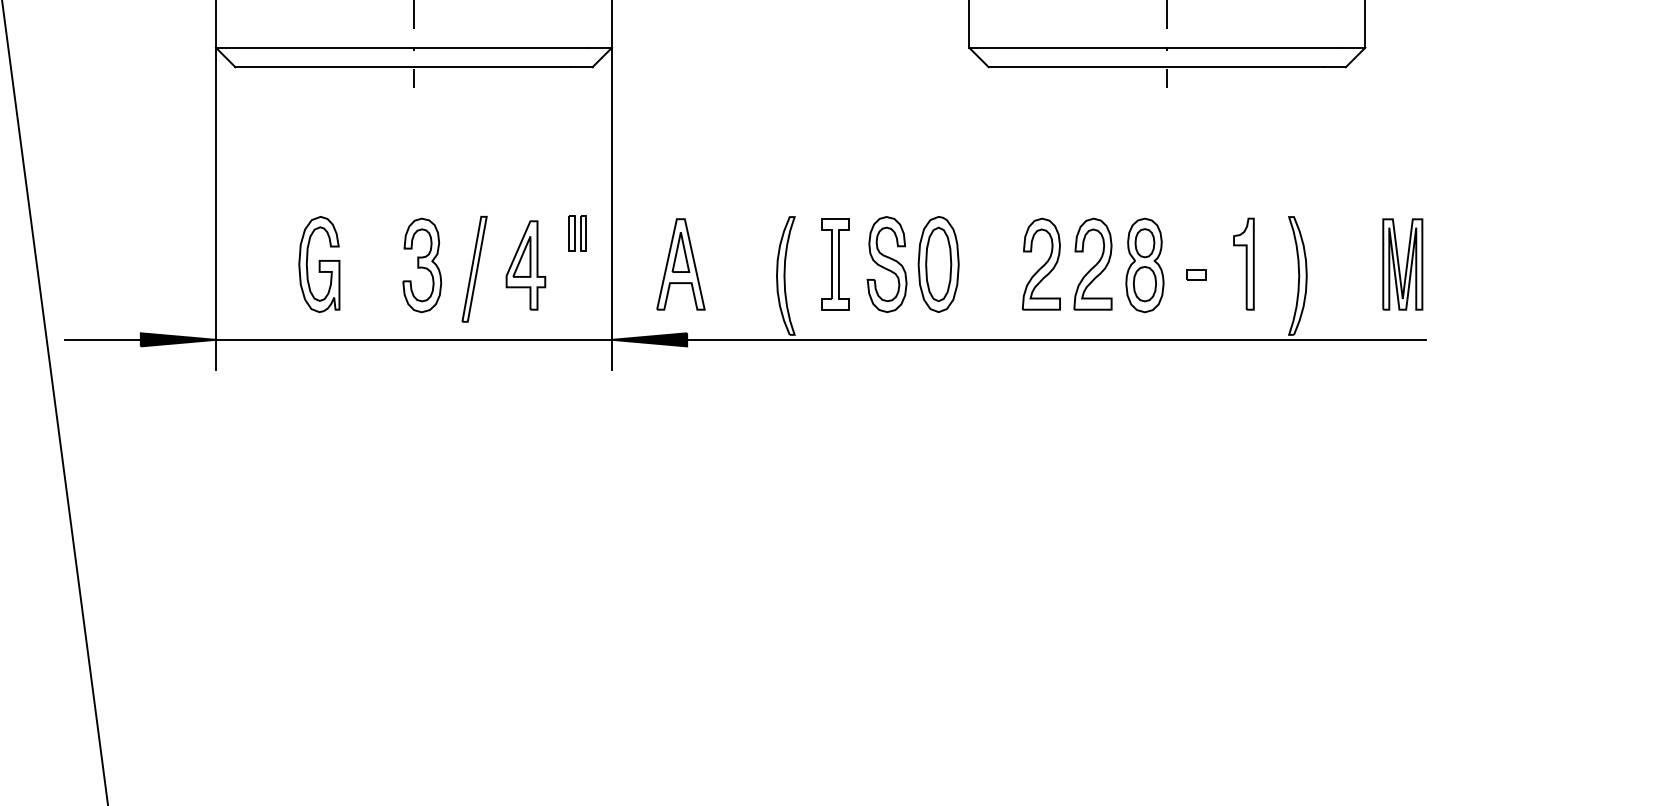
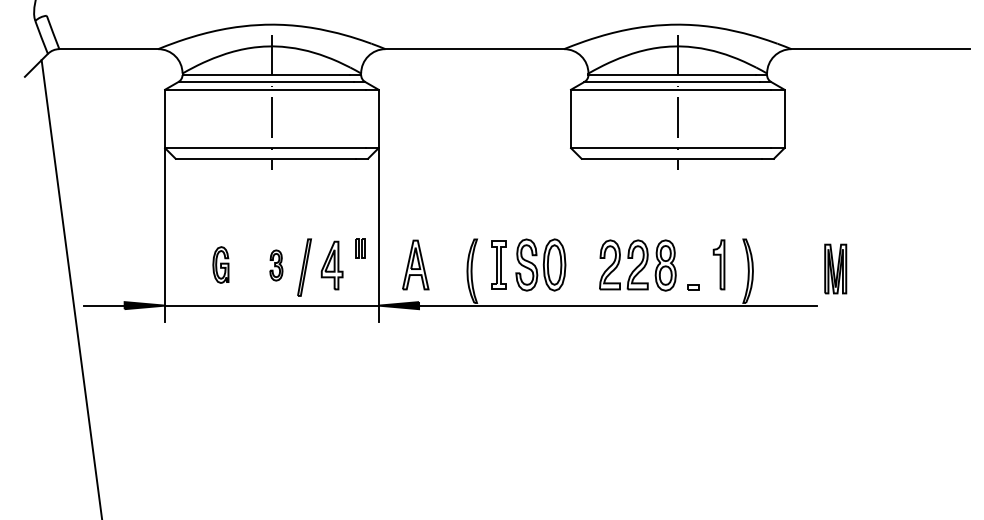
part: (318, 263) -> (220, 264), size x0.7
part: (1402, 263) -> (835, 268), moved
part: (422, 265) -> (276, 265), size x0.6
part: (1196, 274) -> (693, 287), moved

